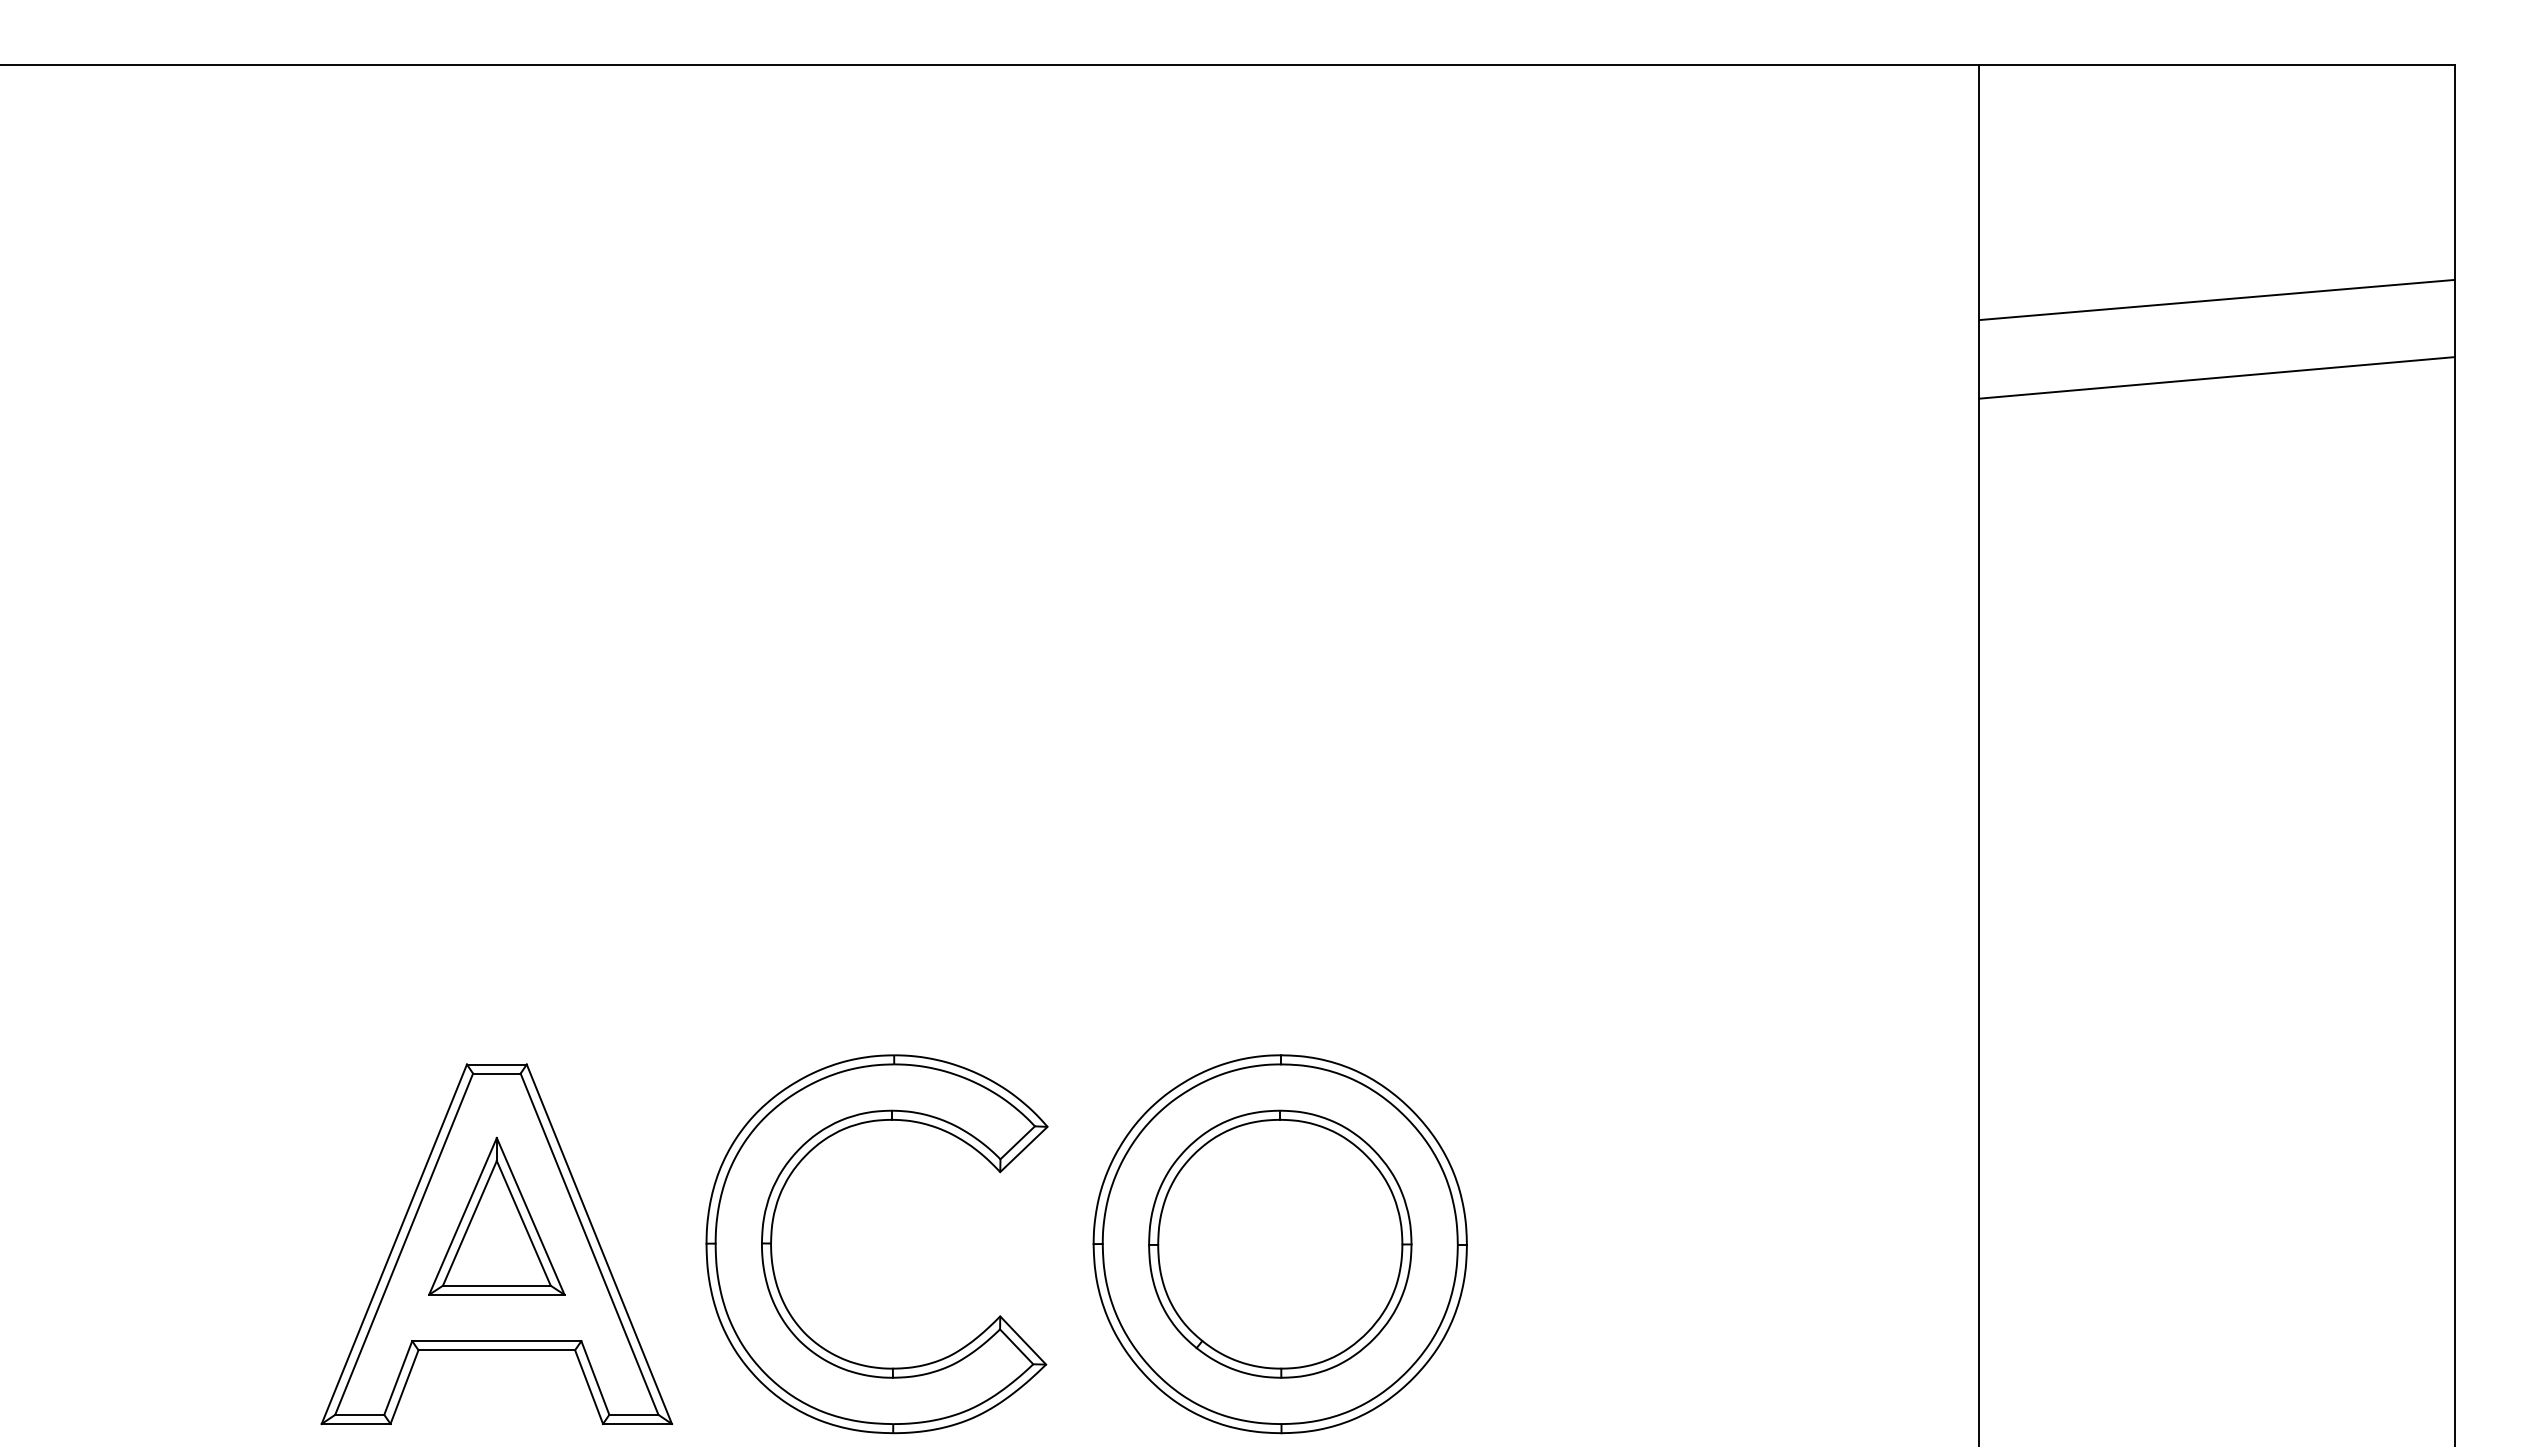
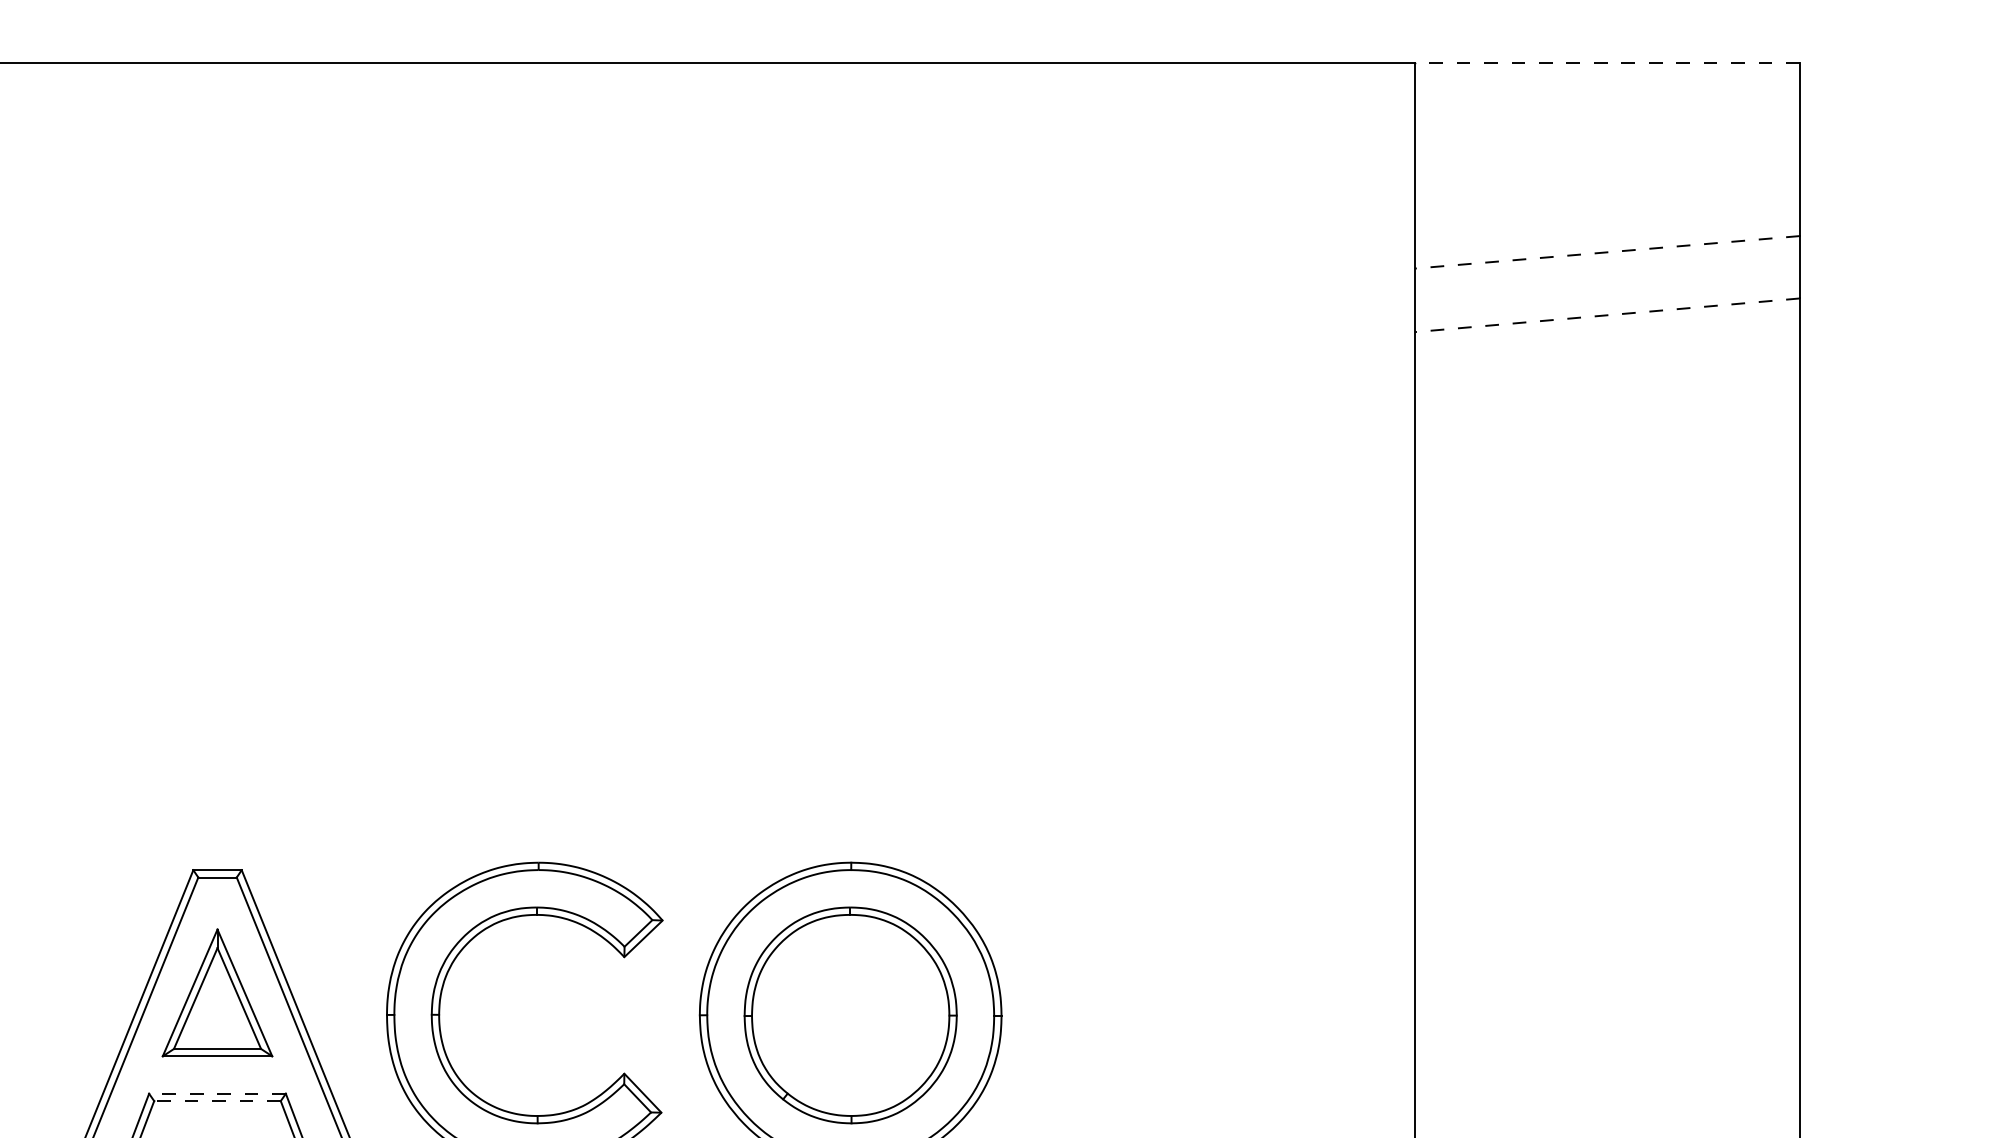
line: (2216, 65) -> (1607, 62), solid -> dashed
line: (2216, 300) -> (1607, 252), solid -> dashed
line: (2216, 377) -> (1607, 314), solid -> dashed
line: (496, 1341) -> (217, 1094), solid -> dashed
line: (496, 1350) -> (217, 1101), solid -> dashed

